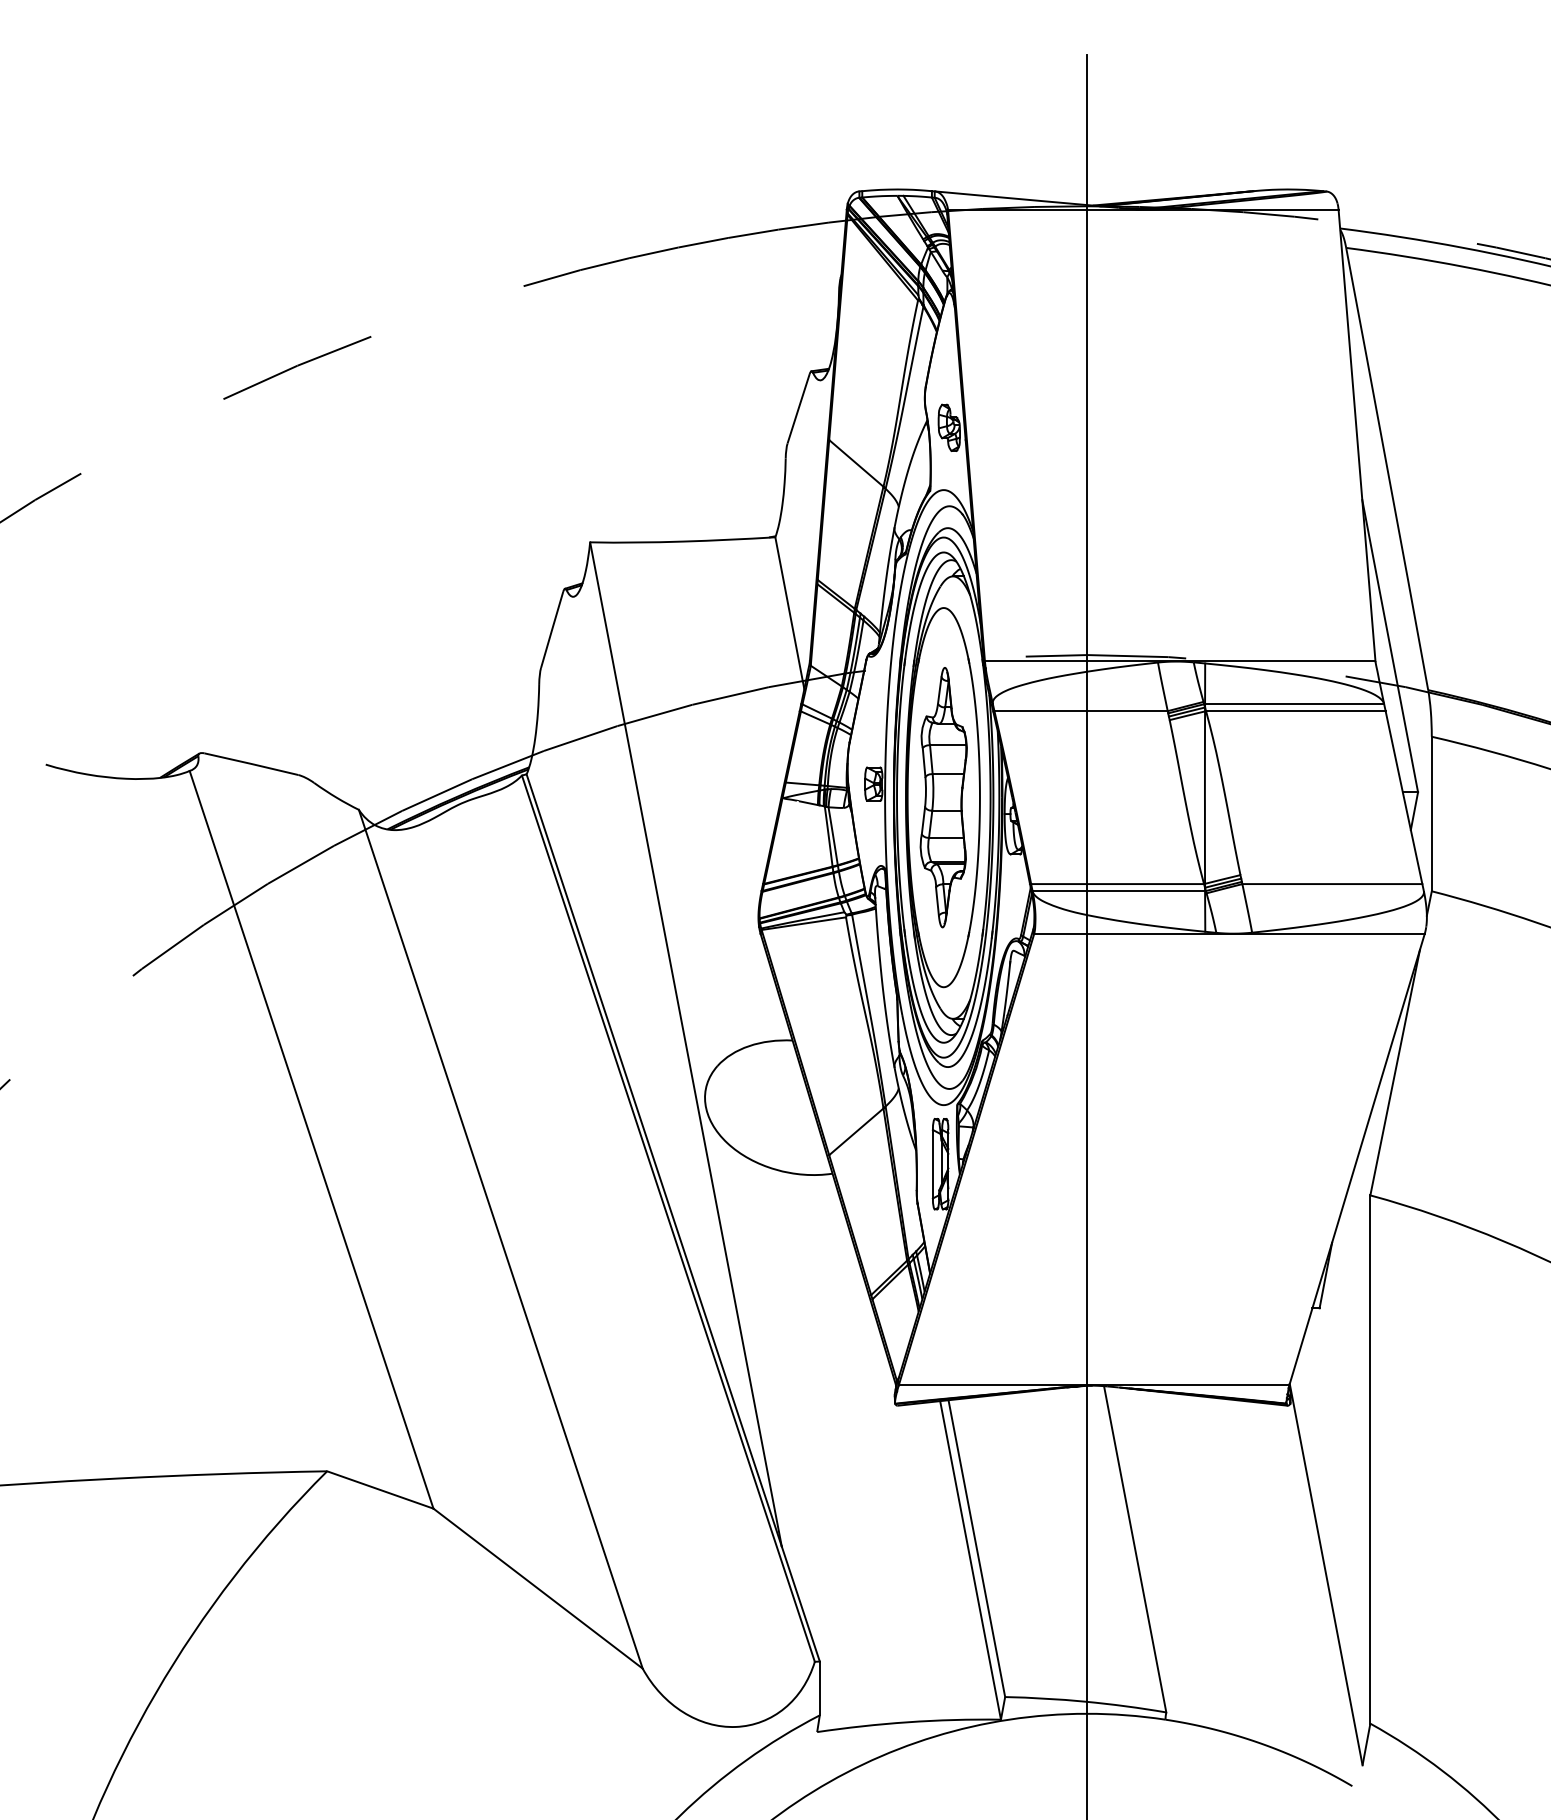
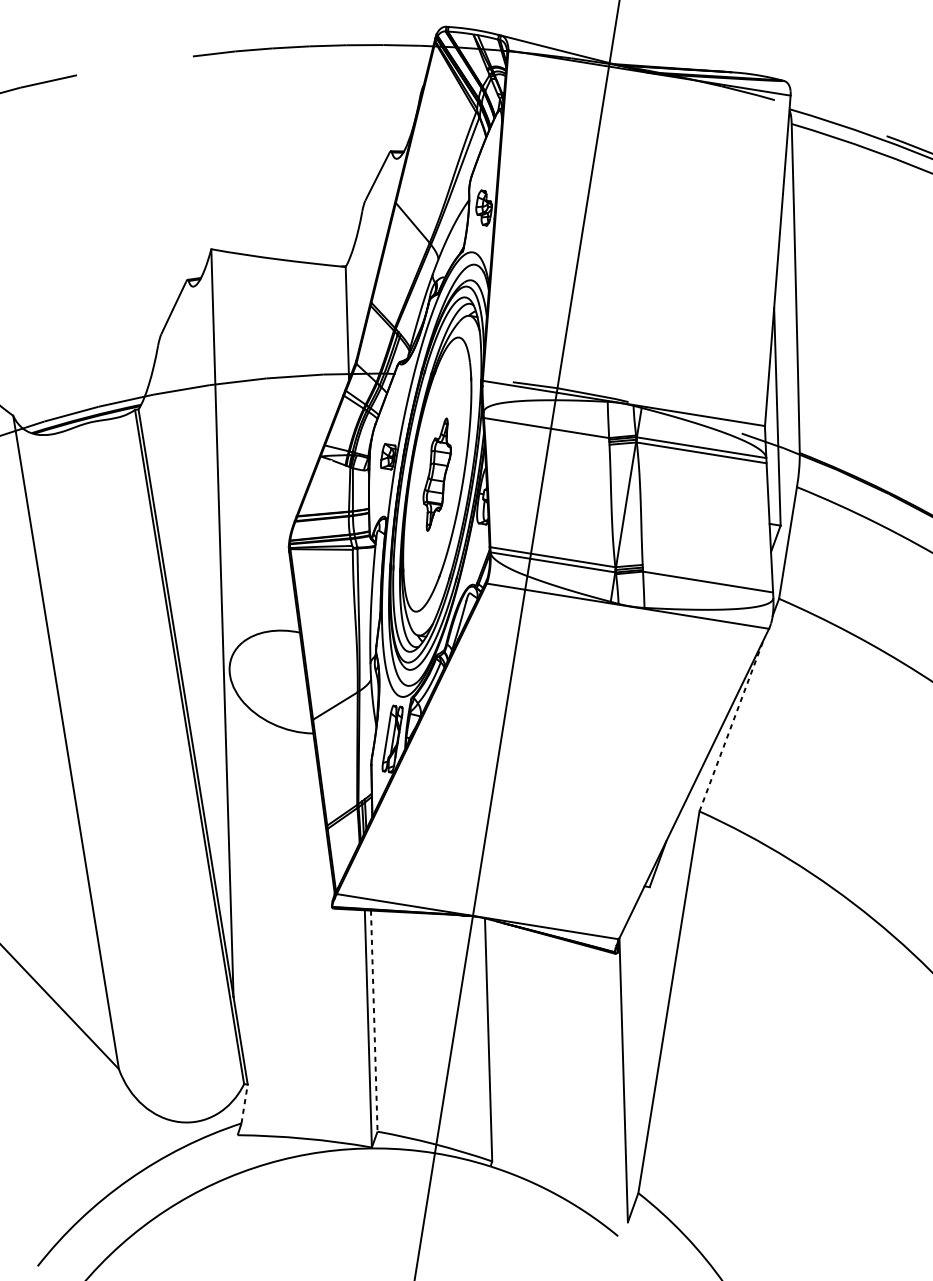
part: (943, 797) -> (437, 474), size x0.6
line: (1395, 1072) -> (731, 725), solid -> dashed
line: (976, 1549) -> (373, 1021), solid -> dashed
line: (819, 1688) -> (244, 1103), solid -> dashed

